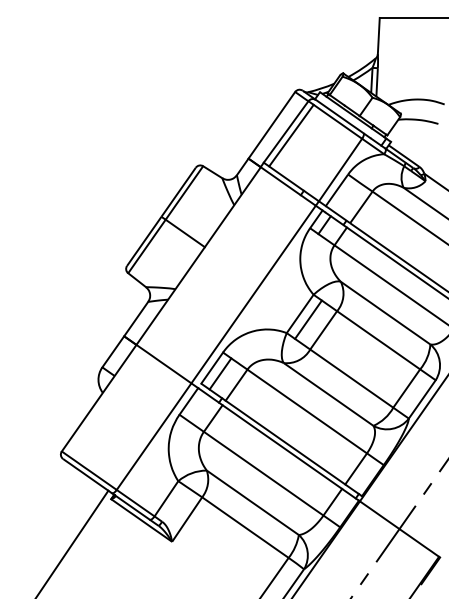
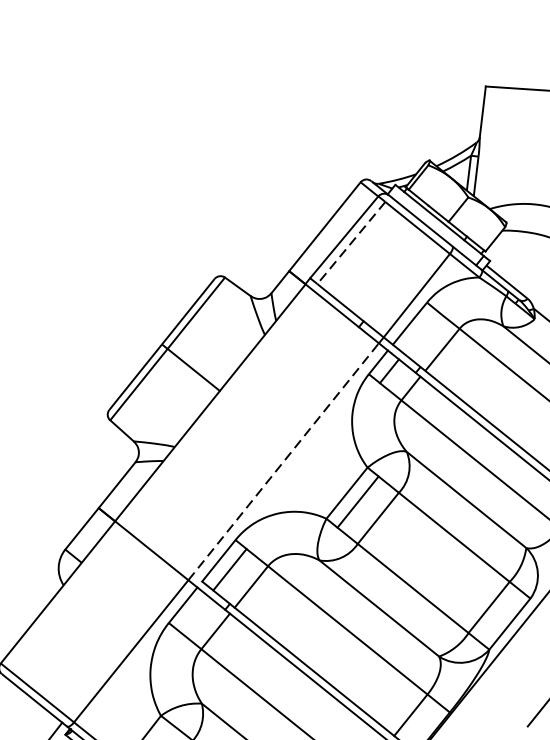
line: (291, 135) -> (351, 242), solid -> dashed
line: (253, 294) -> (283, 461), solid -> dashed

